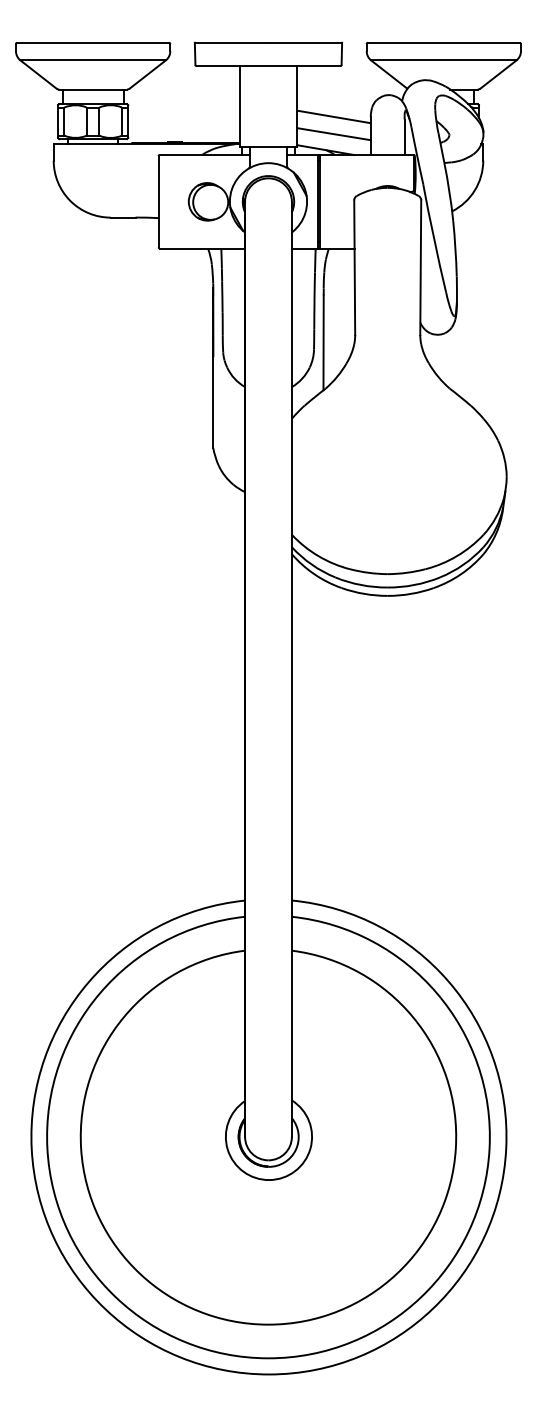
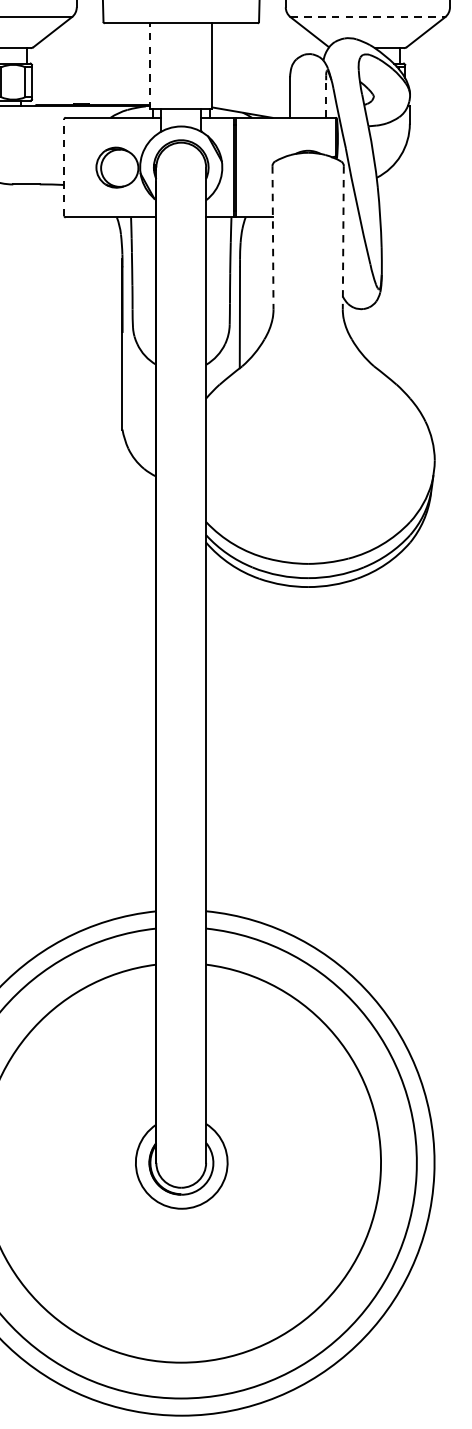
line: (443, 60) -> (367, 17), solid -> dashed
line: (239, 106) -> (150, 66), solid -> dashed
line: (333, 116) -> (250, 76), removed
line: (333, 134) -> (250, 95), removed
line: (404, 137) -> (326, 99), solid -> dashed
line: (158, 201) -> (64, 167), solid -> dashed
line: (354, 268) -> (272, 238), solid -> dashed
line: (420, 268) -> (343, 238), solid -> dashed

